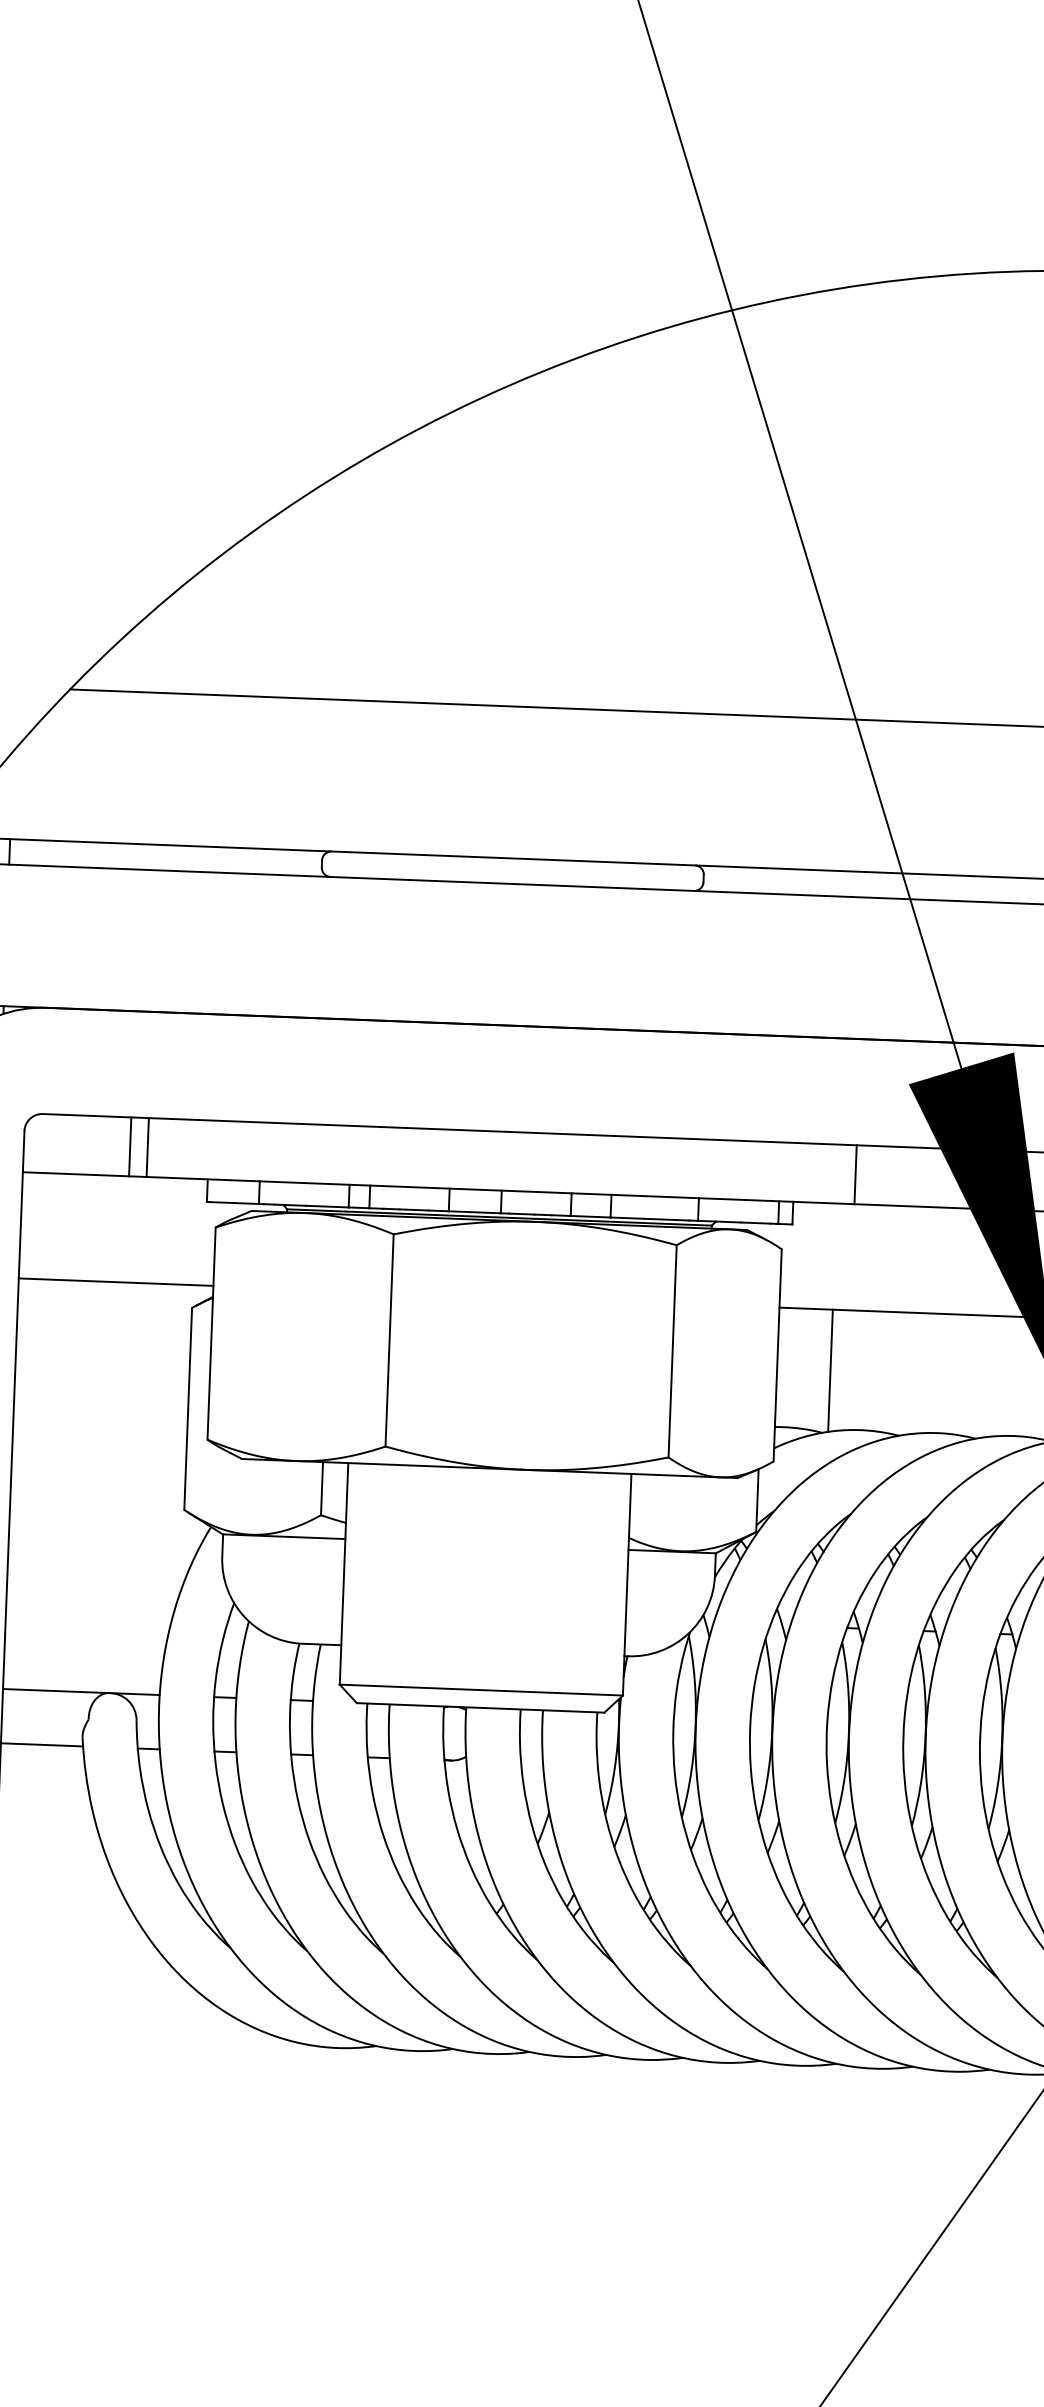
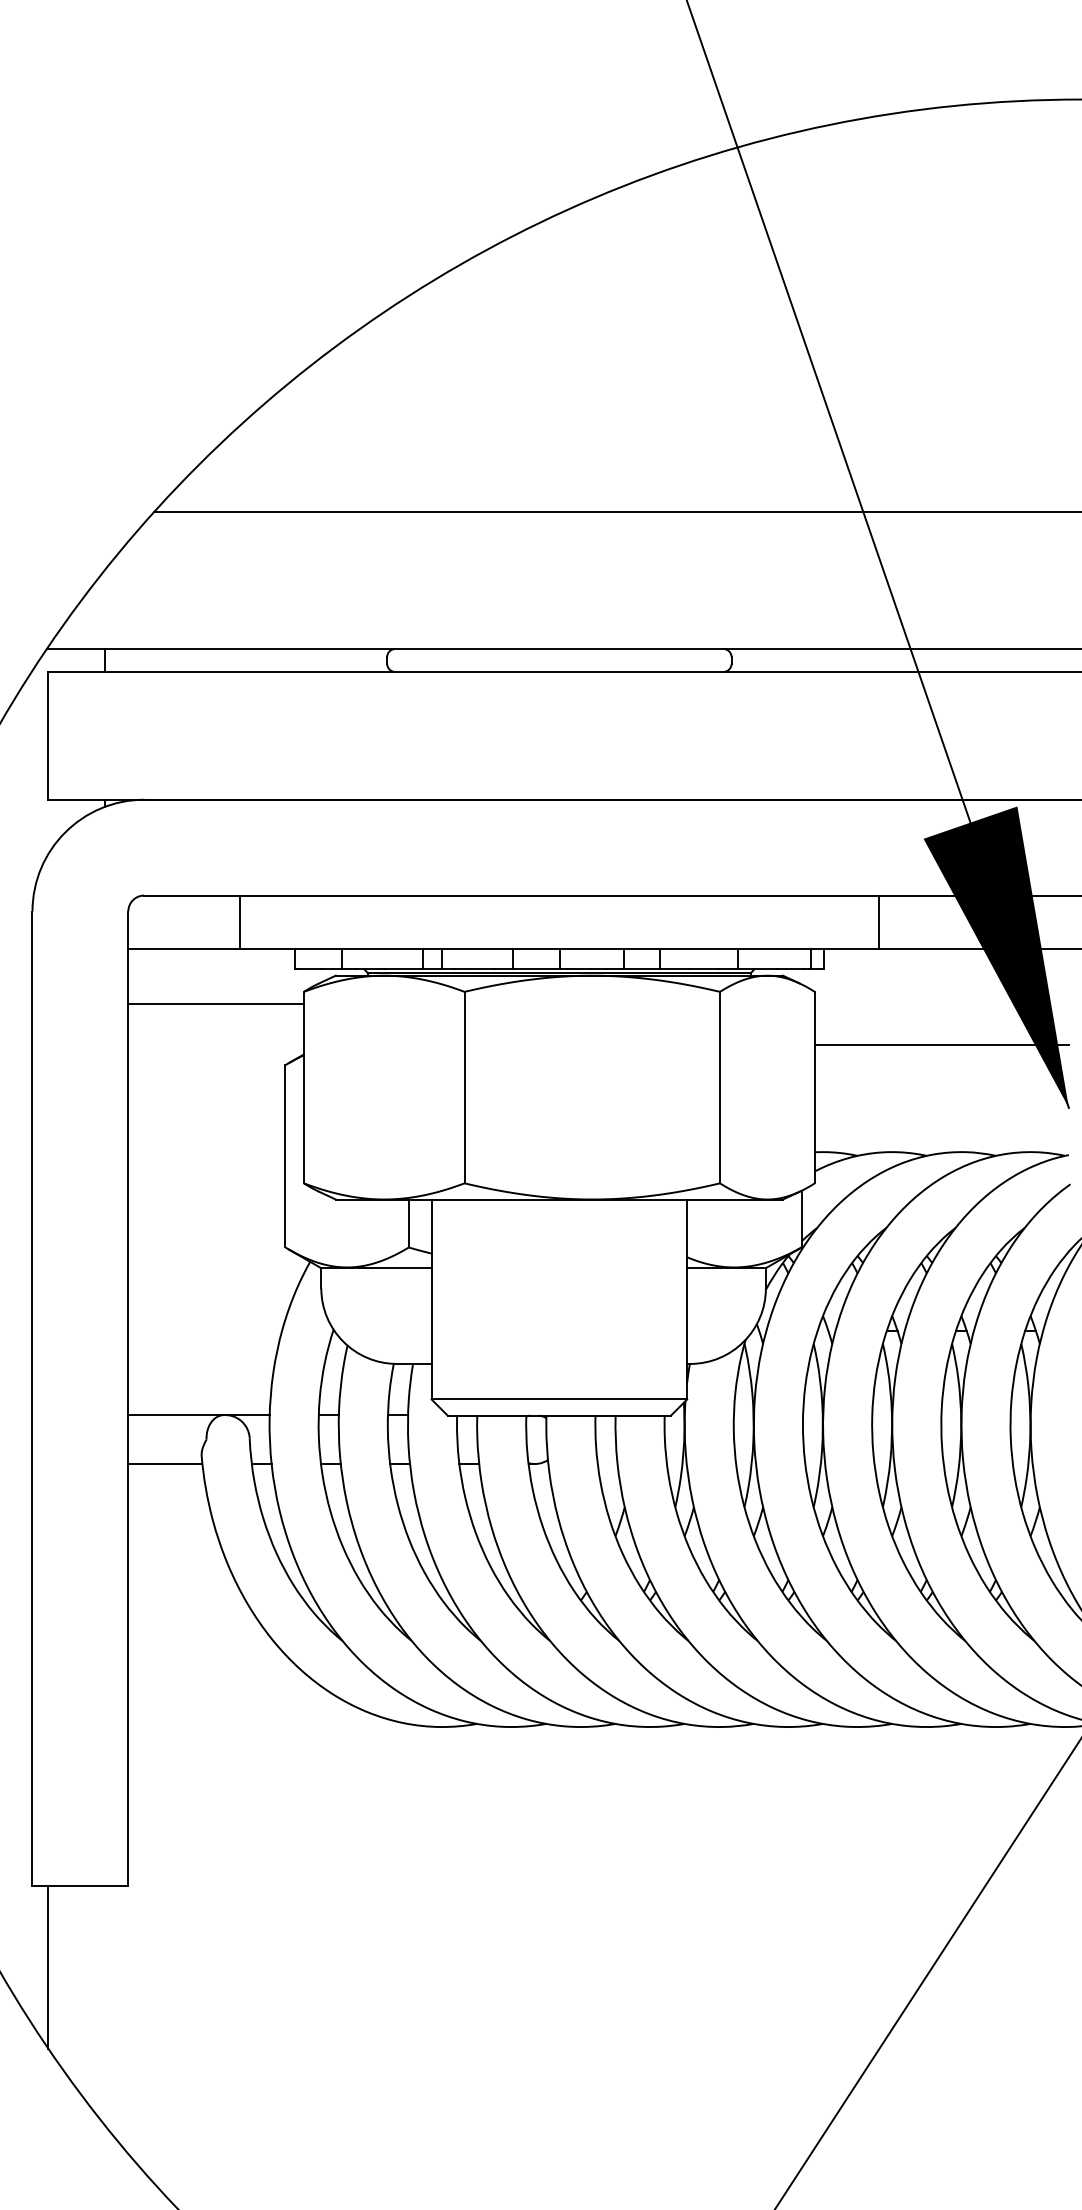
line: (130, 1146) -> (224, 921), removed
line: (115, 1282) -> (215, 1003), moved
line: (830, 1370) -> (862, 1099), removed

